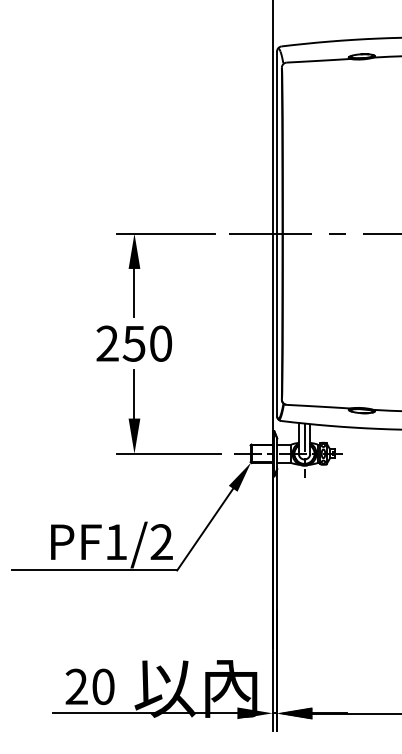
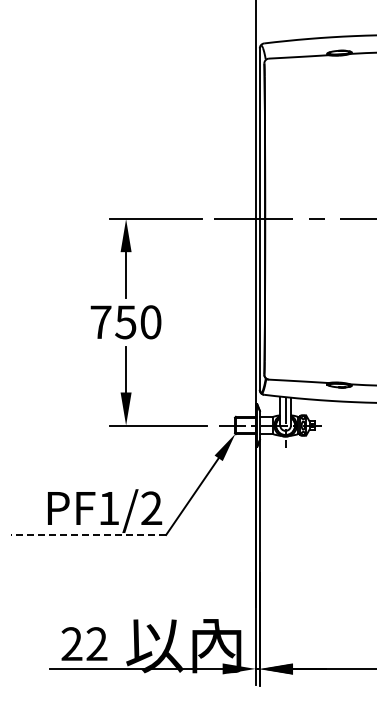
text: (107, 342) -> (100, 321), 250 -> 750
line: (94, 569) -> (88, 534), solid -> dashed
text: (102, 687) -> (96, 644), 20 -> 22

